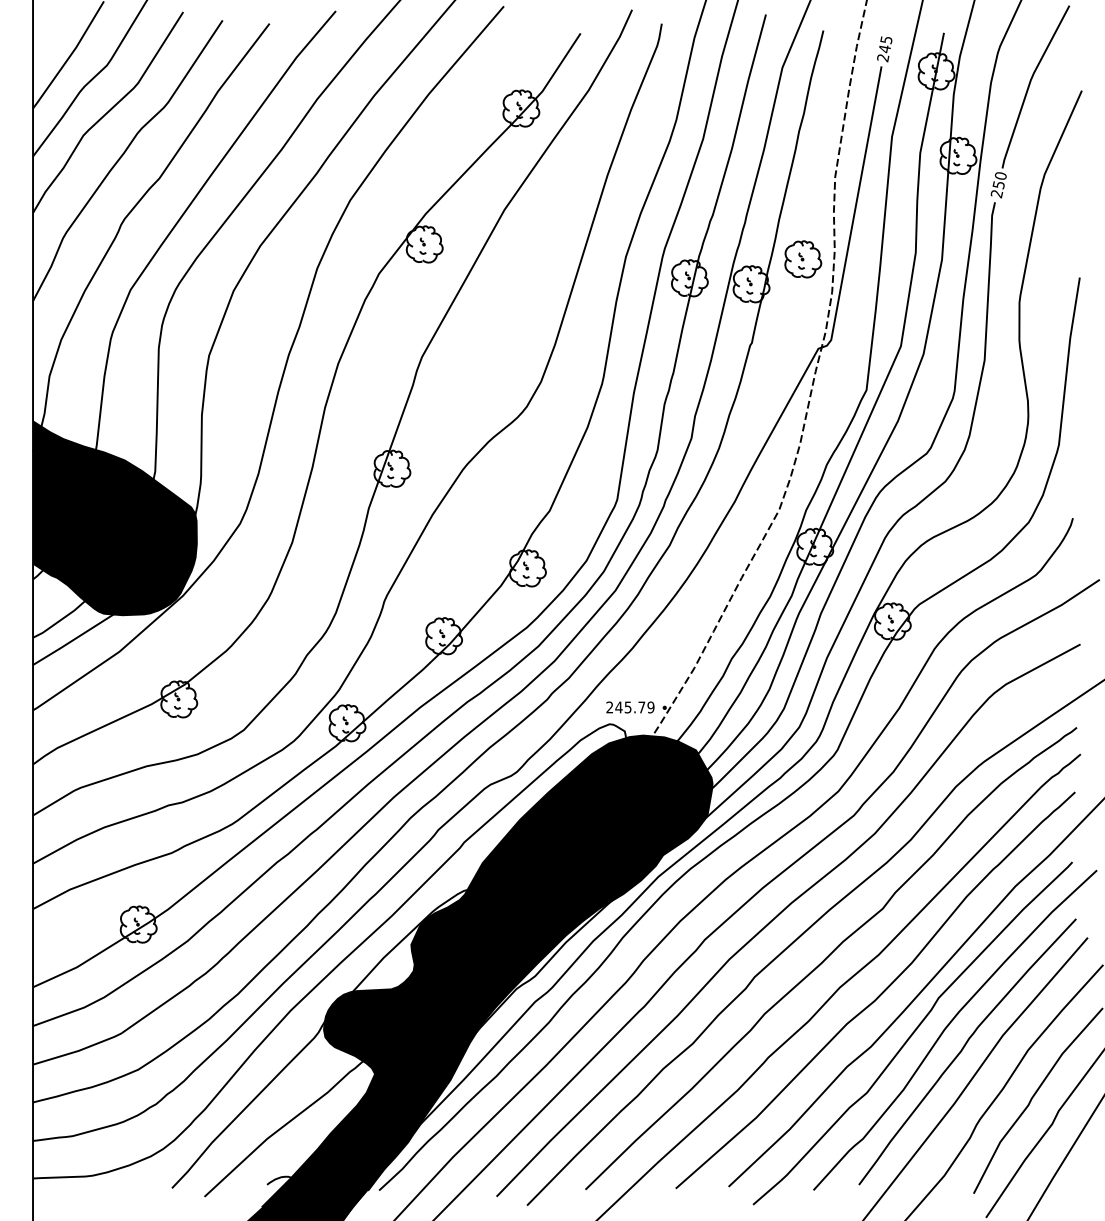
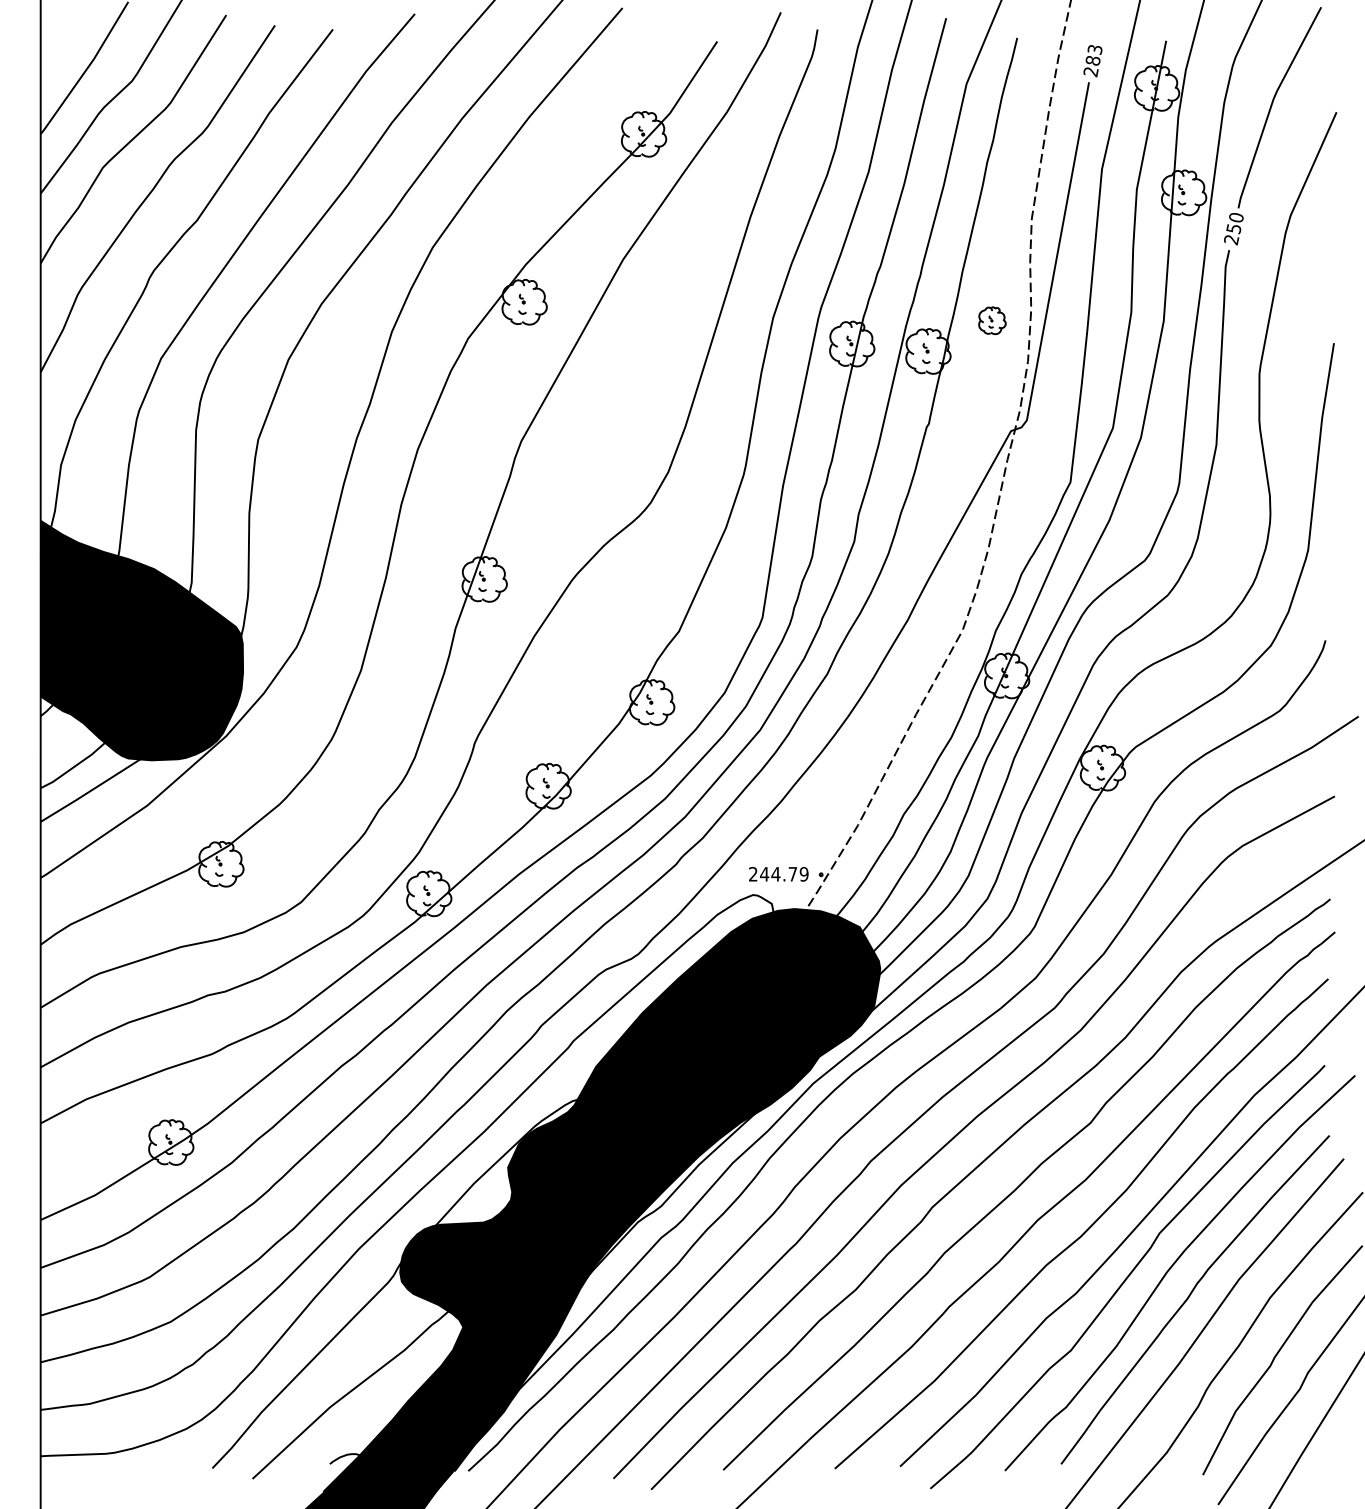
text: (884, 44) -> (1092, 55), 245 -> 283
part: (803, 259) -> (992, 320), size x0.6
text: (627, 707) -> (775, 874), 245.79 -> 244.79

